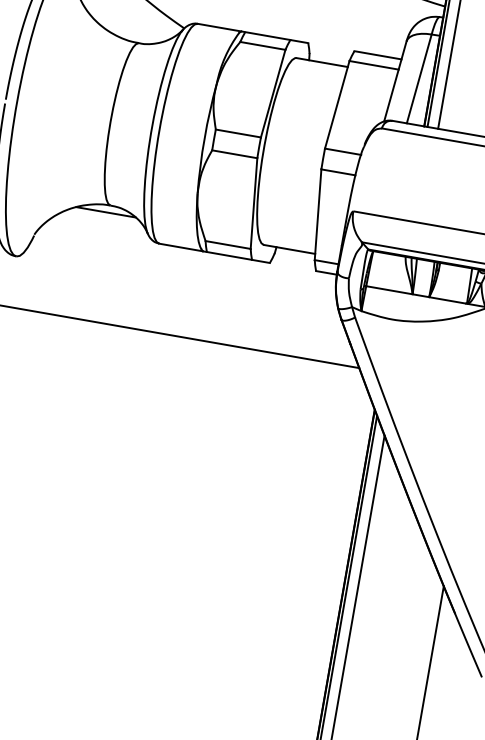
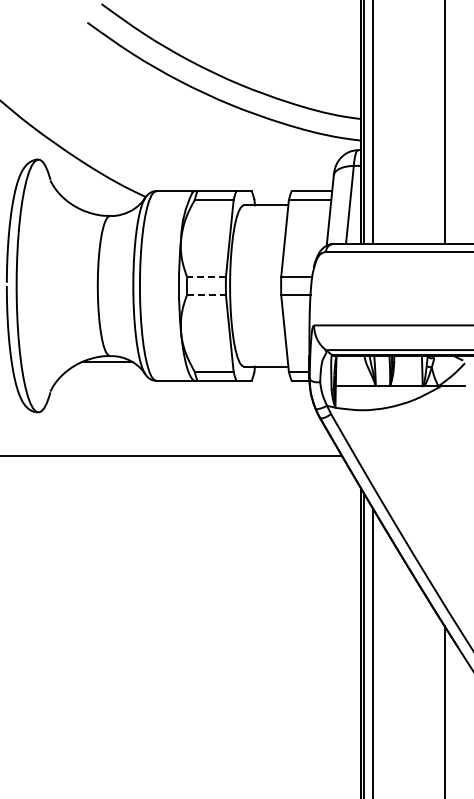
line: (237, 133) -> (205, 277), solid -> dashed
line: (234, 153) -> (206, 294), solid -> dashed

